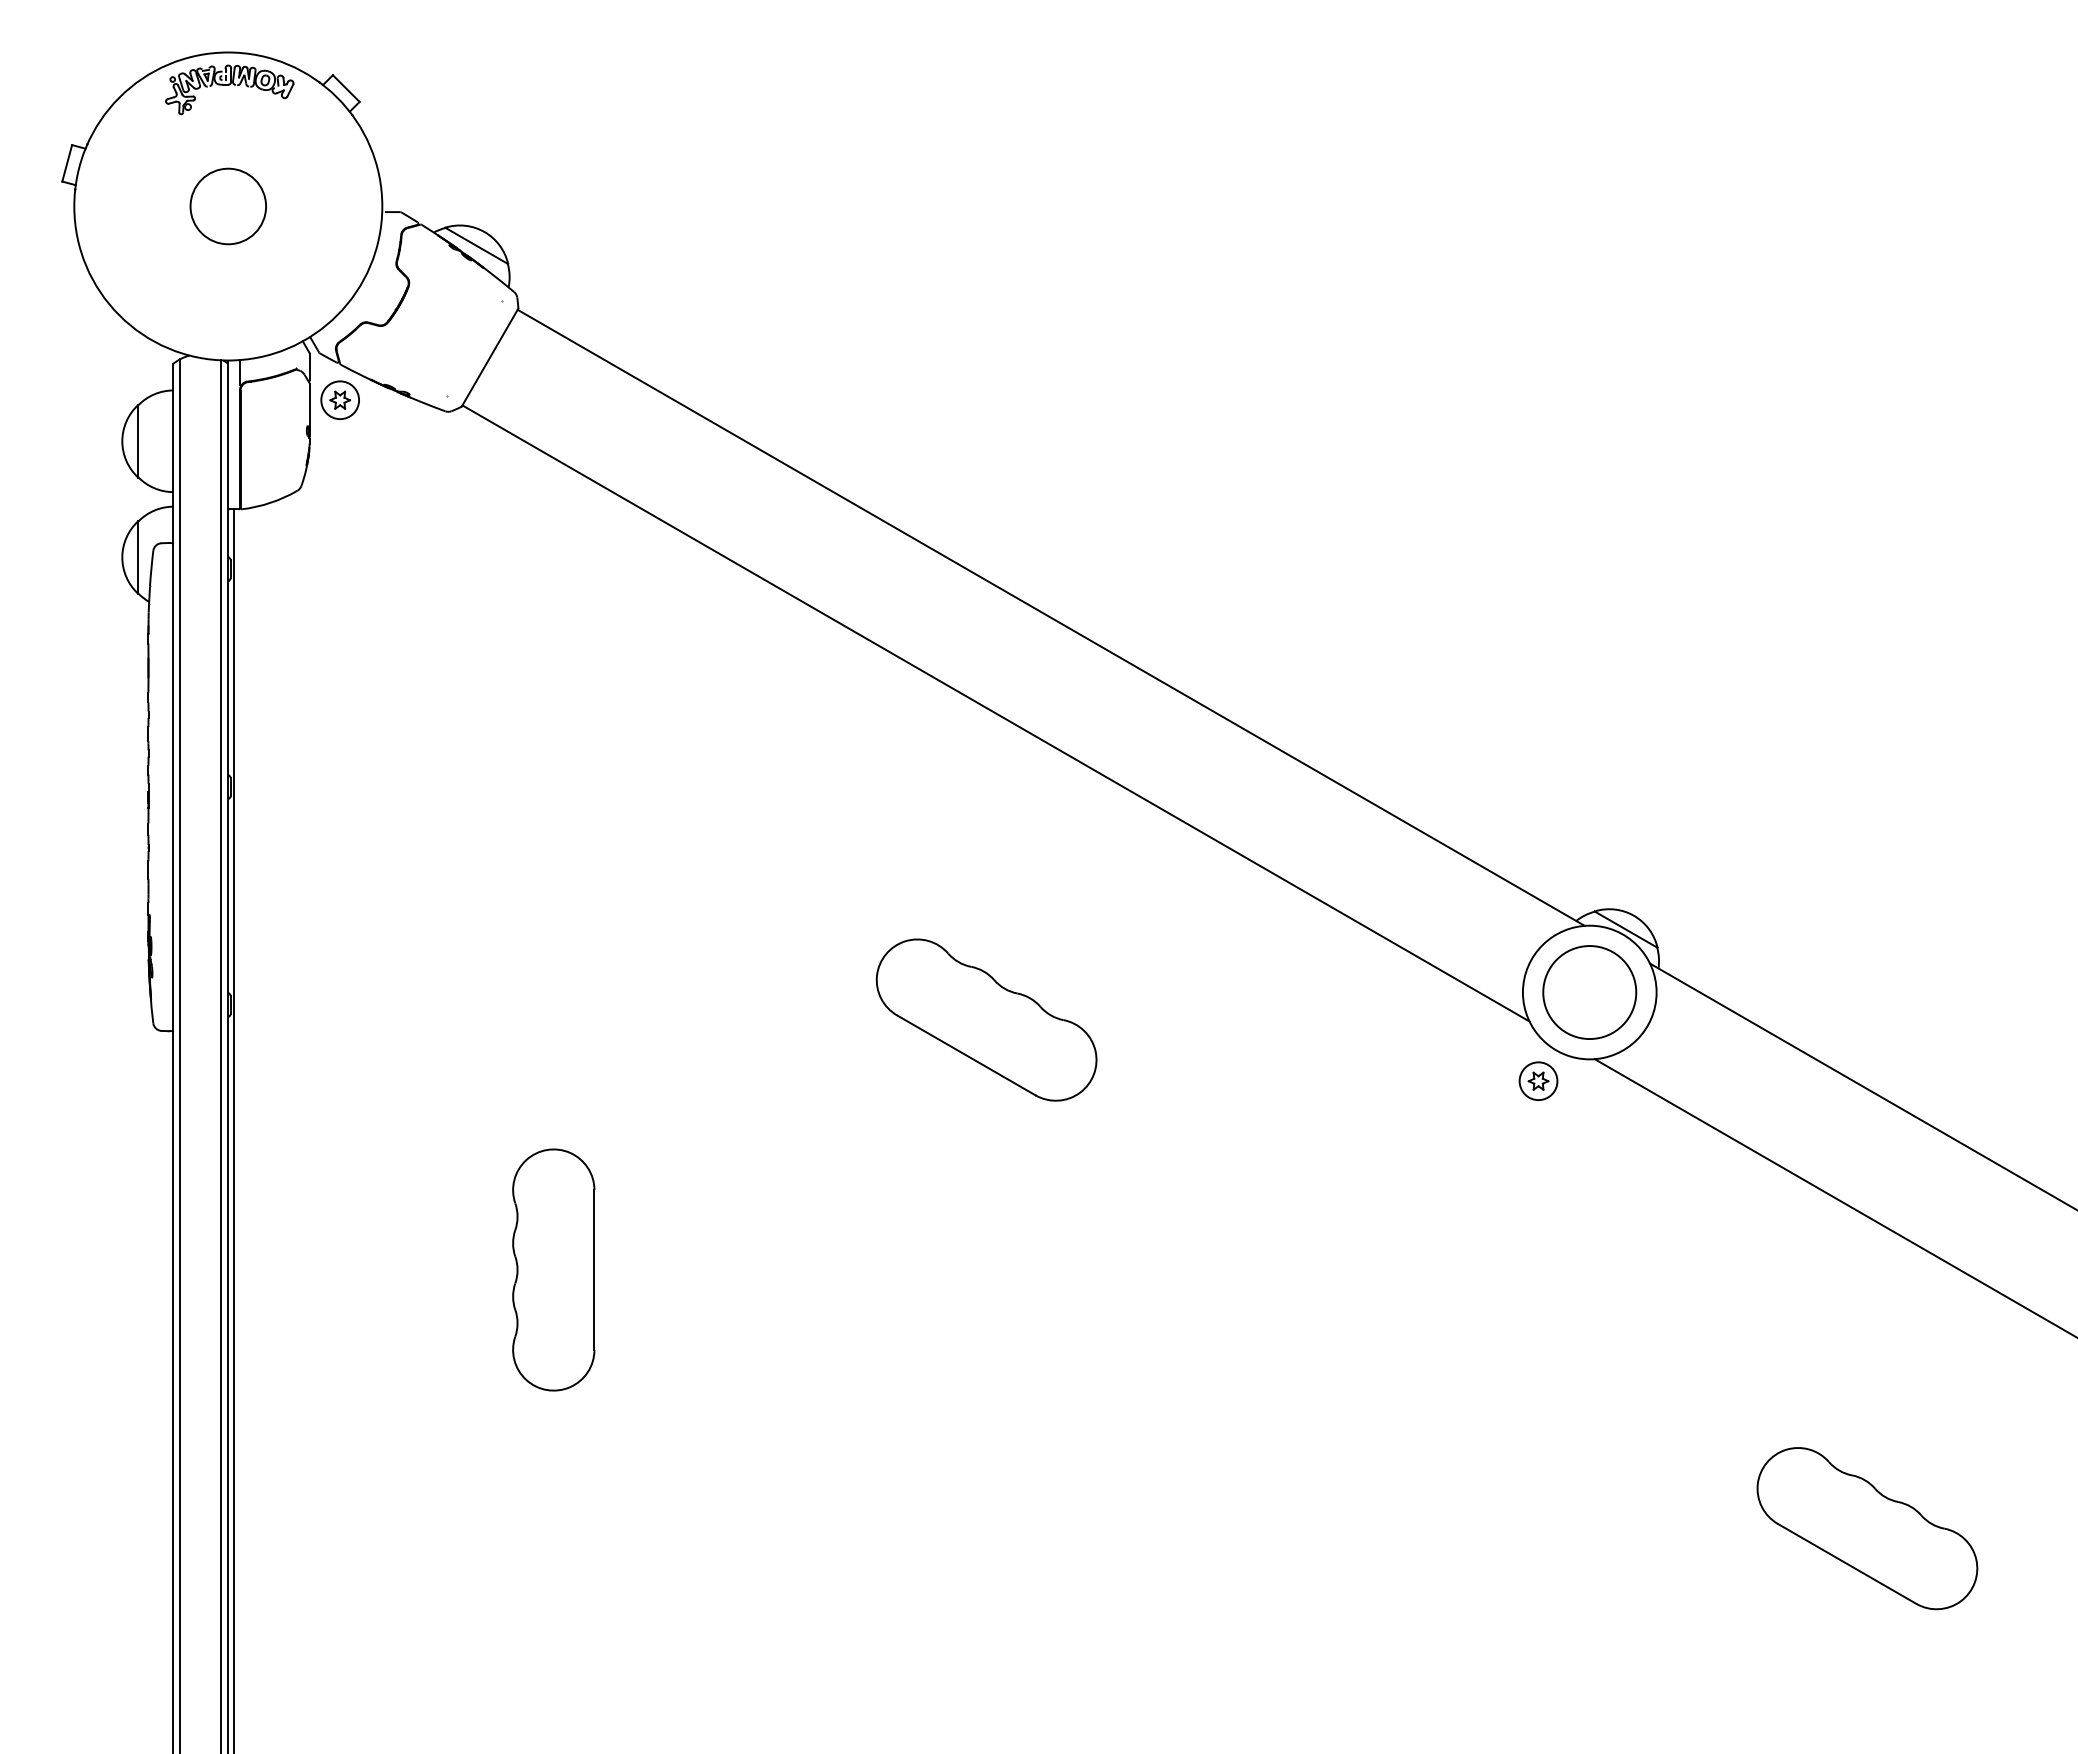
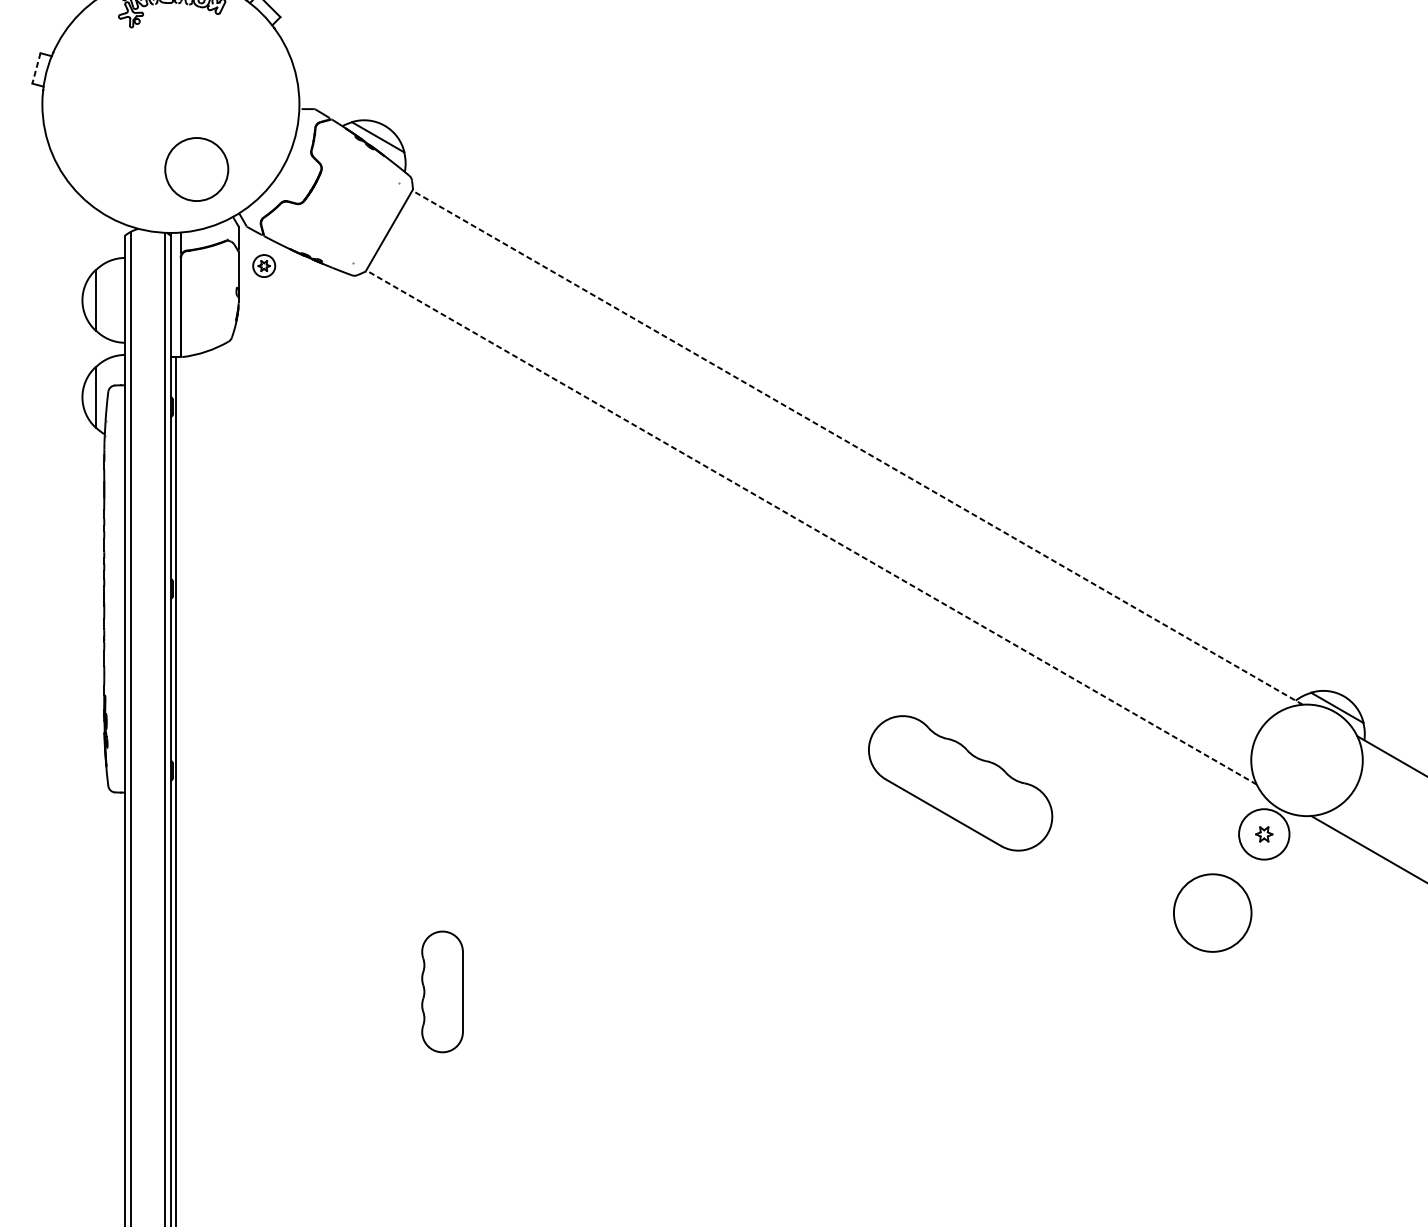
line: (67, 163) -> (36, 68), solid -> dashed
circle: (227, 206) -> (196, 169), moved
part: (339, 399) -> (263, 265), size x0.7
line: (1050, 617) -> (857, 447), solid -> dashed
line: (995, 713) -> (811, 527), solid -> dashed
circle: (1589, 992) -> (1212, 913), moved
part: (986, 1019) -> (960, 782), moved
circle: (1538, 1081) -> (1264, 834), size x1.6
part: (553, 1269) -> (442, 991), size x0.6

